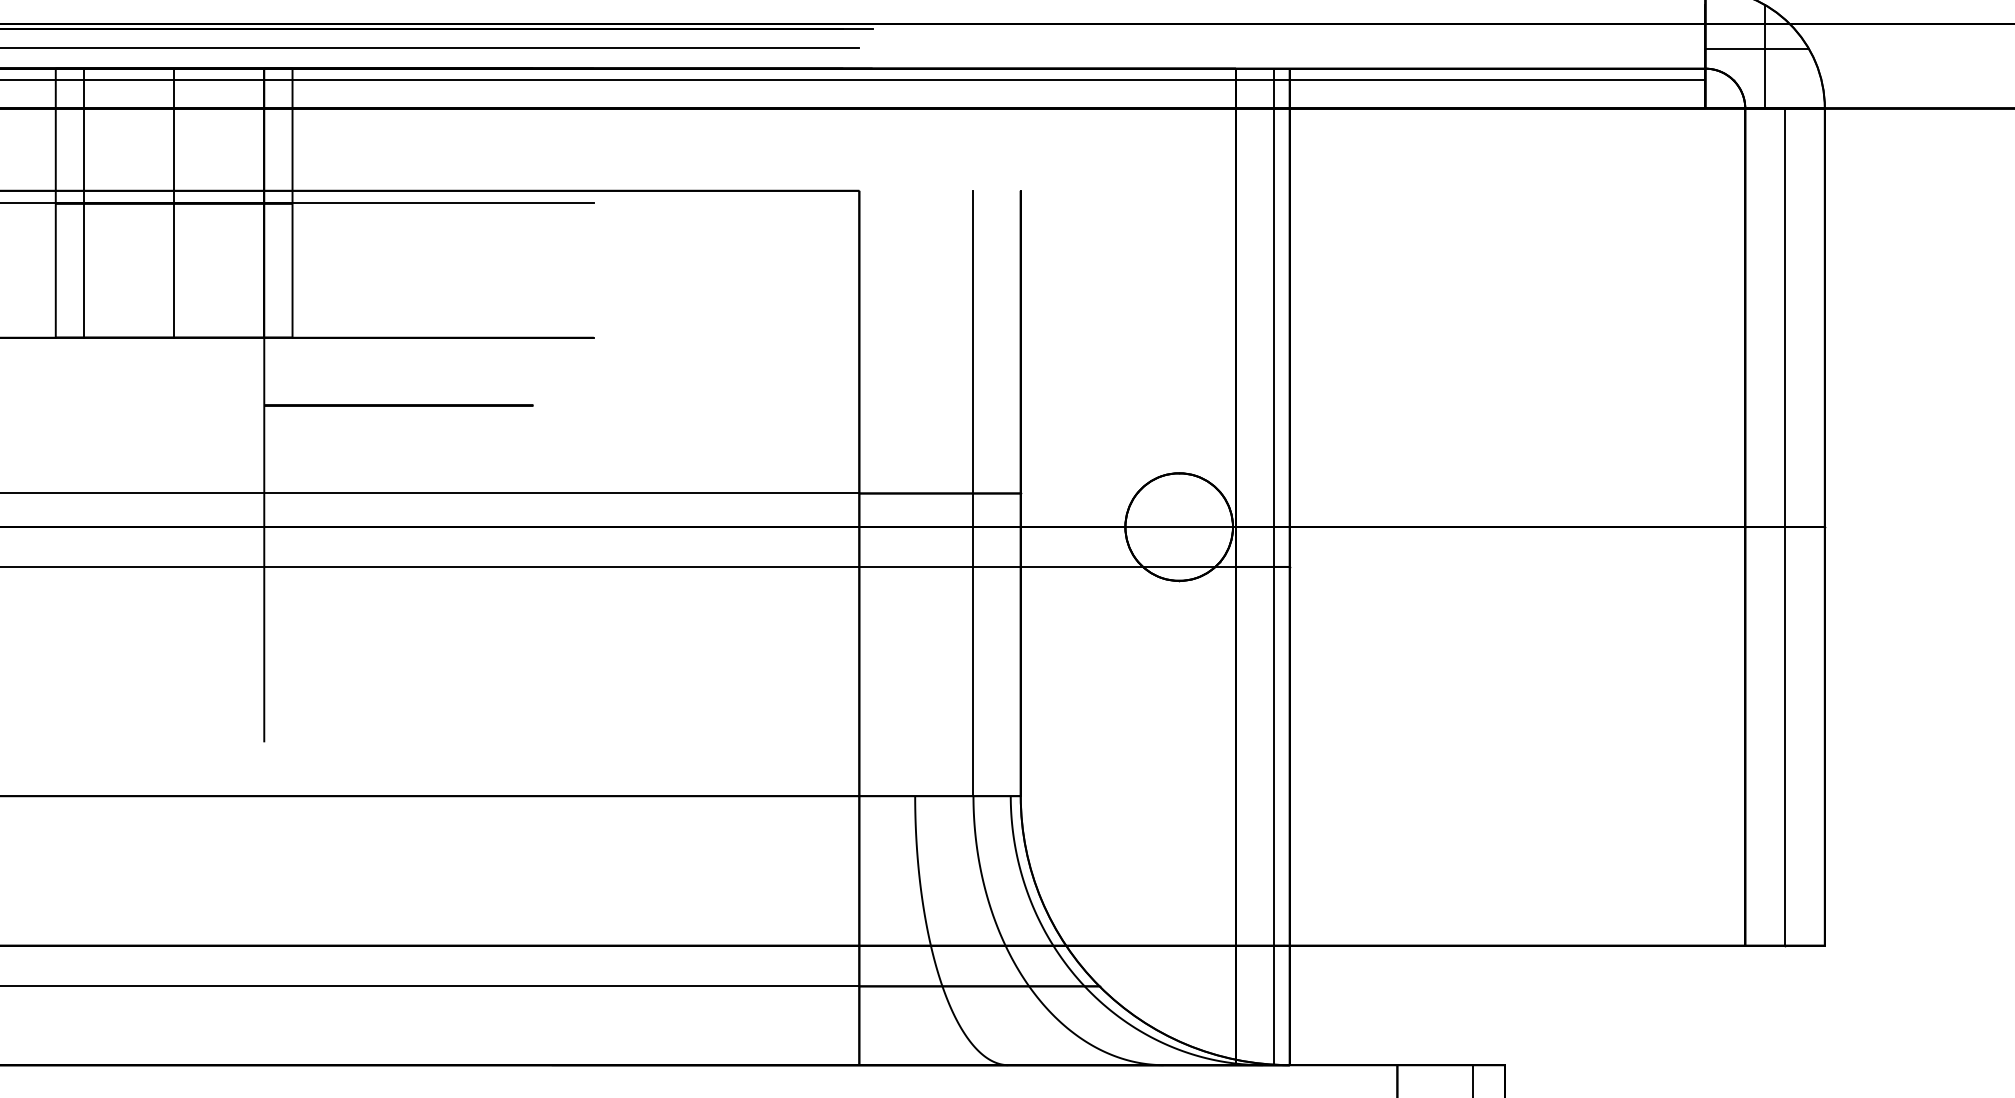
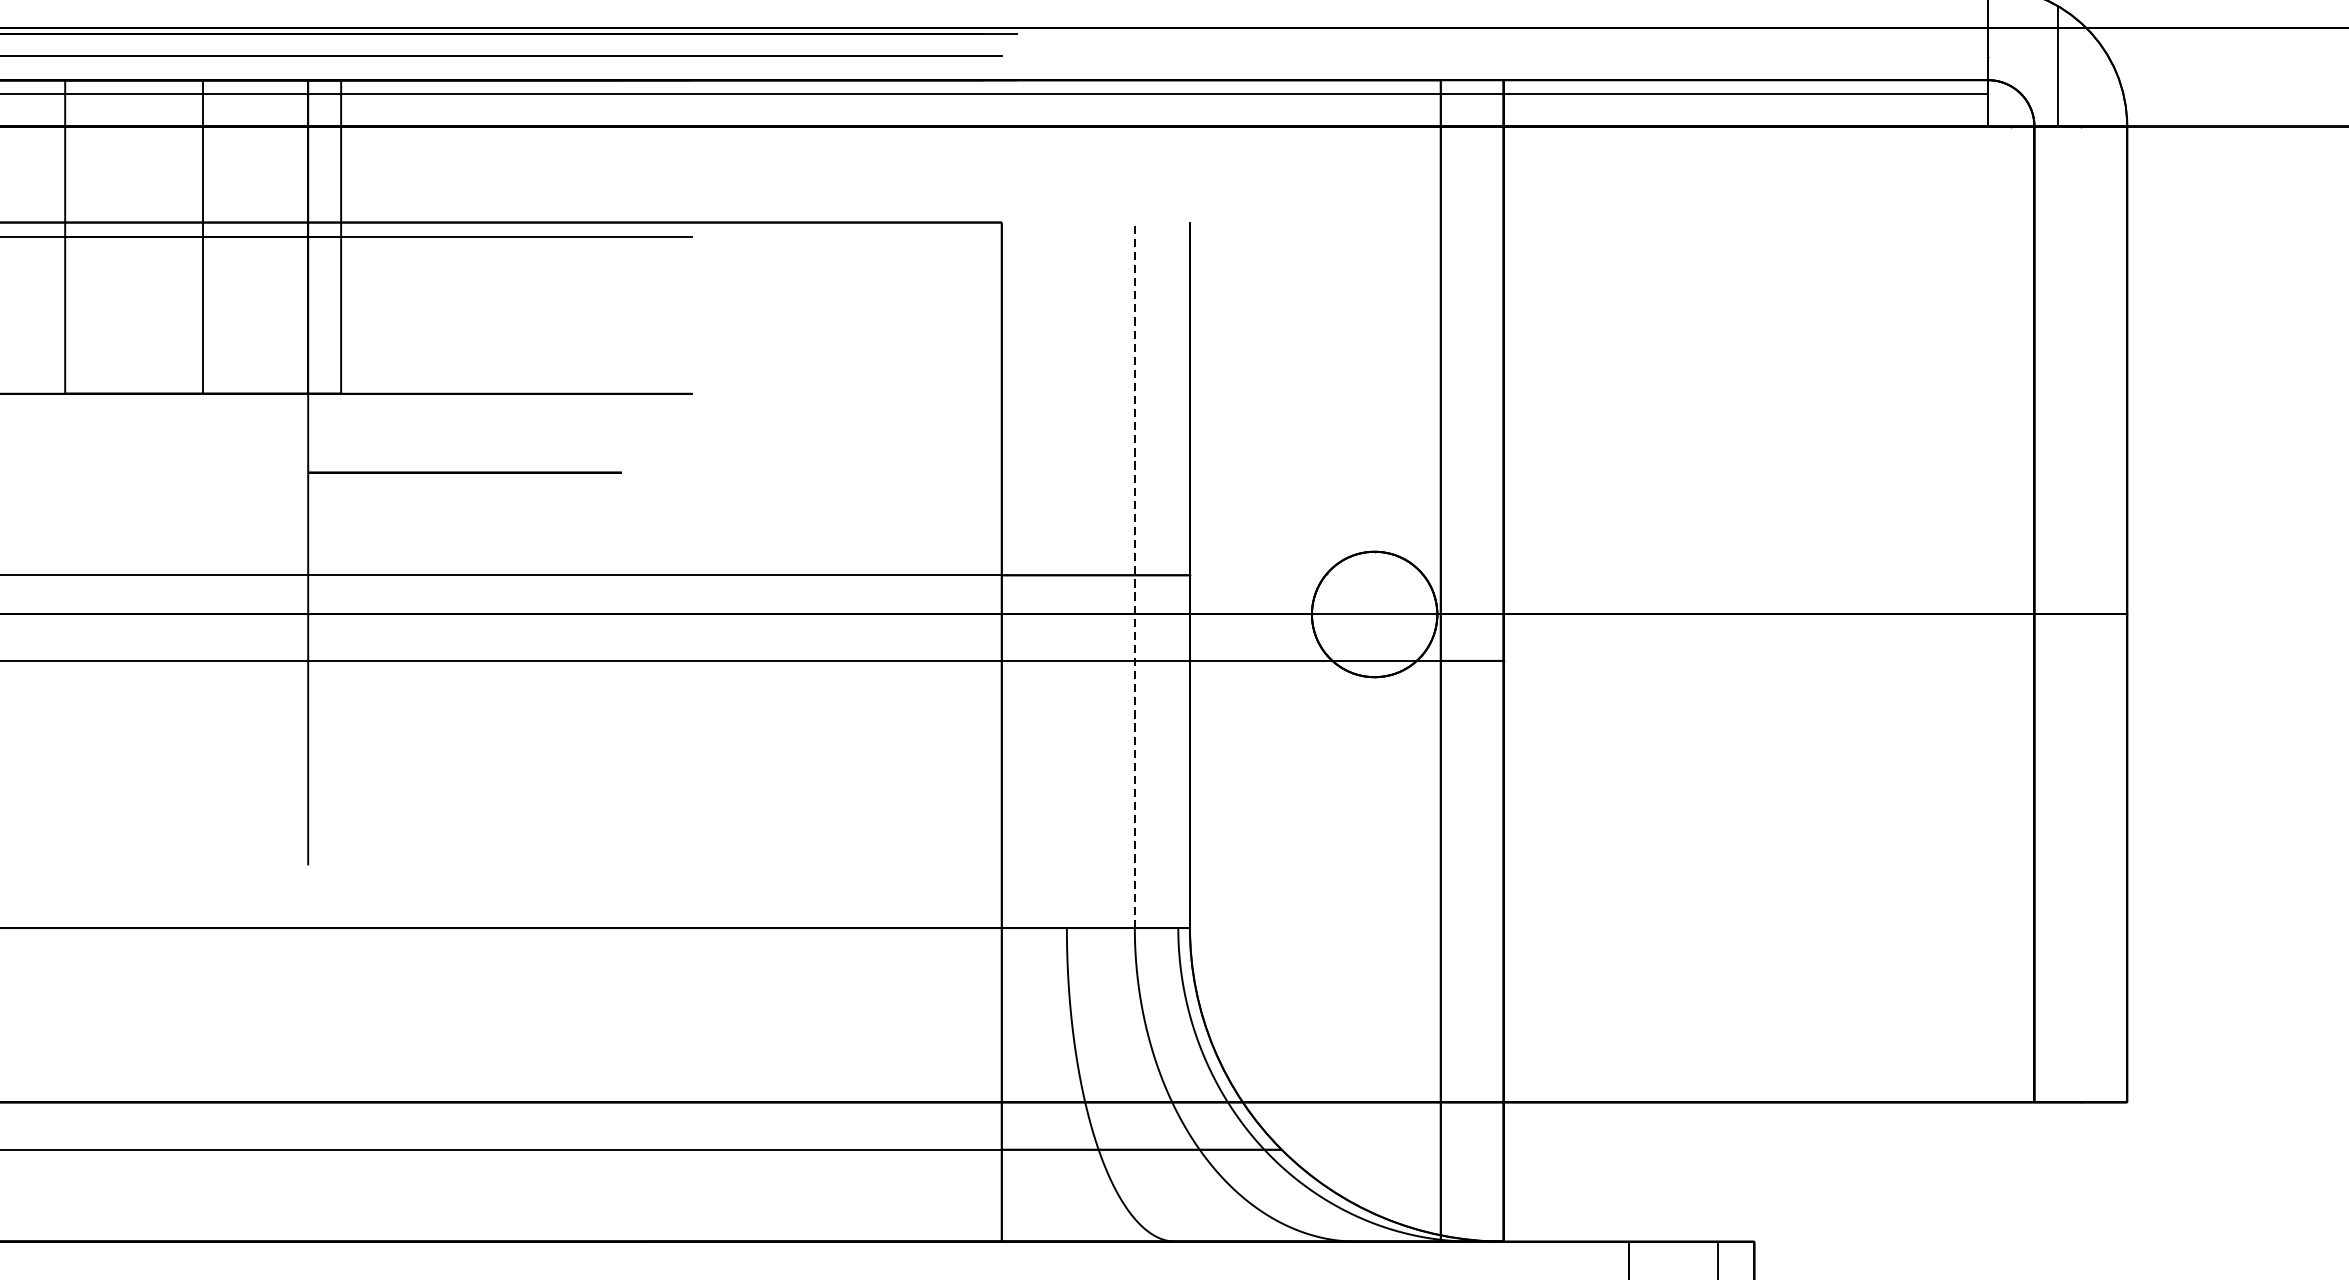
line: (1756, 48) -> (2047, 56), removed
line: (84, 202) -> (98, 236), removed
line: (973, 493) -> (1134, 575), solid -> dashed
line: (1785, 526) -> (2081, 613), removed
line: (1274, 566) -> (1485, 660), removed

